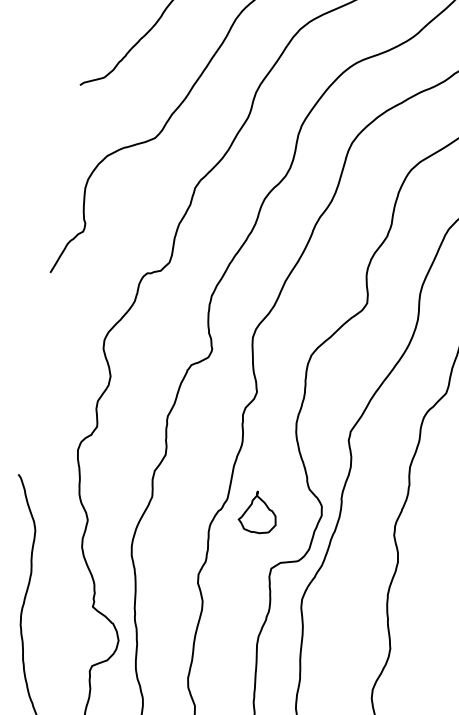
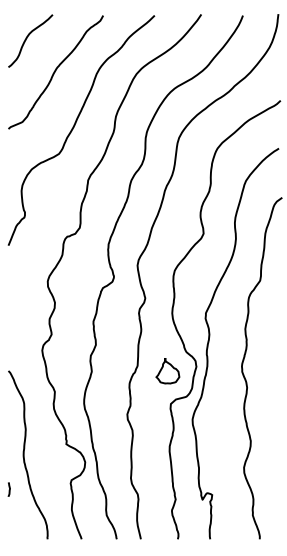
part: (257, 513) -> (167, 371), moved

